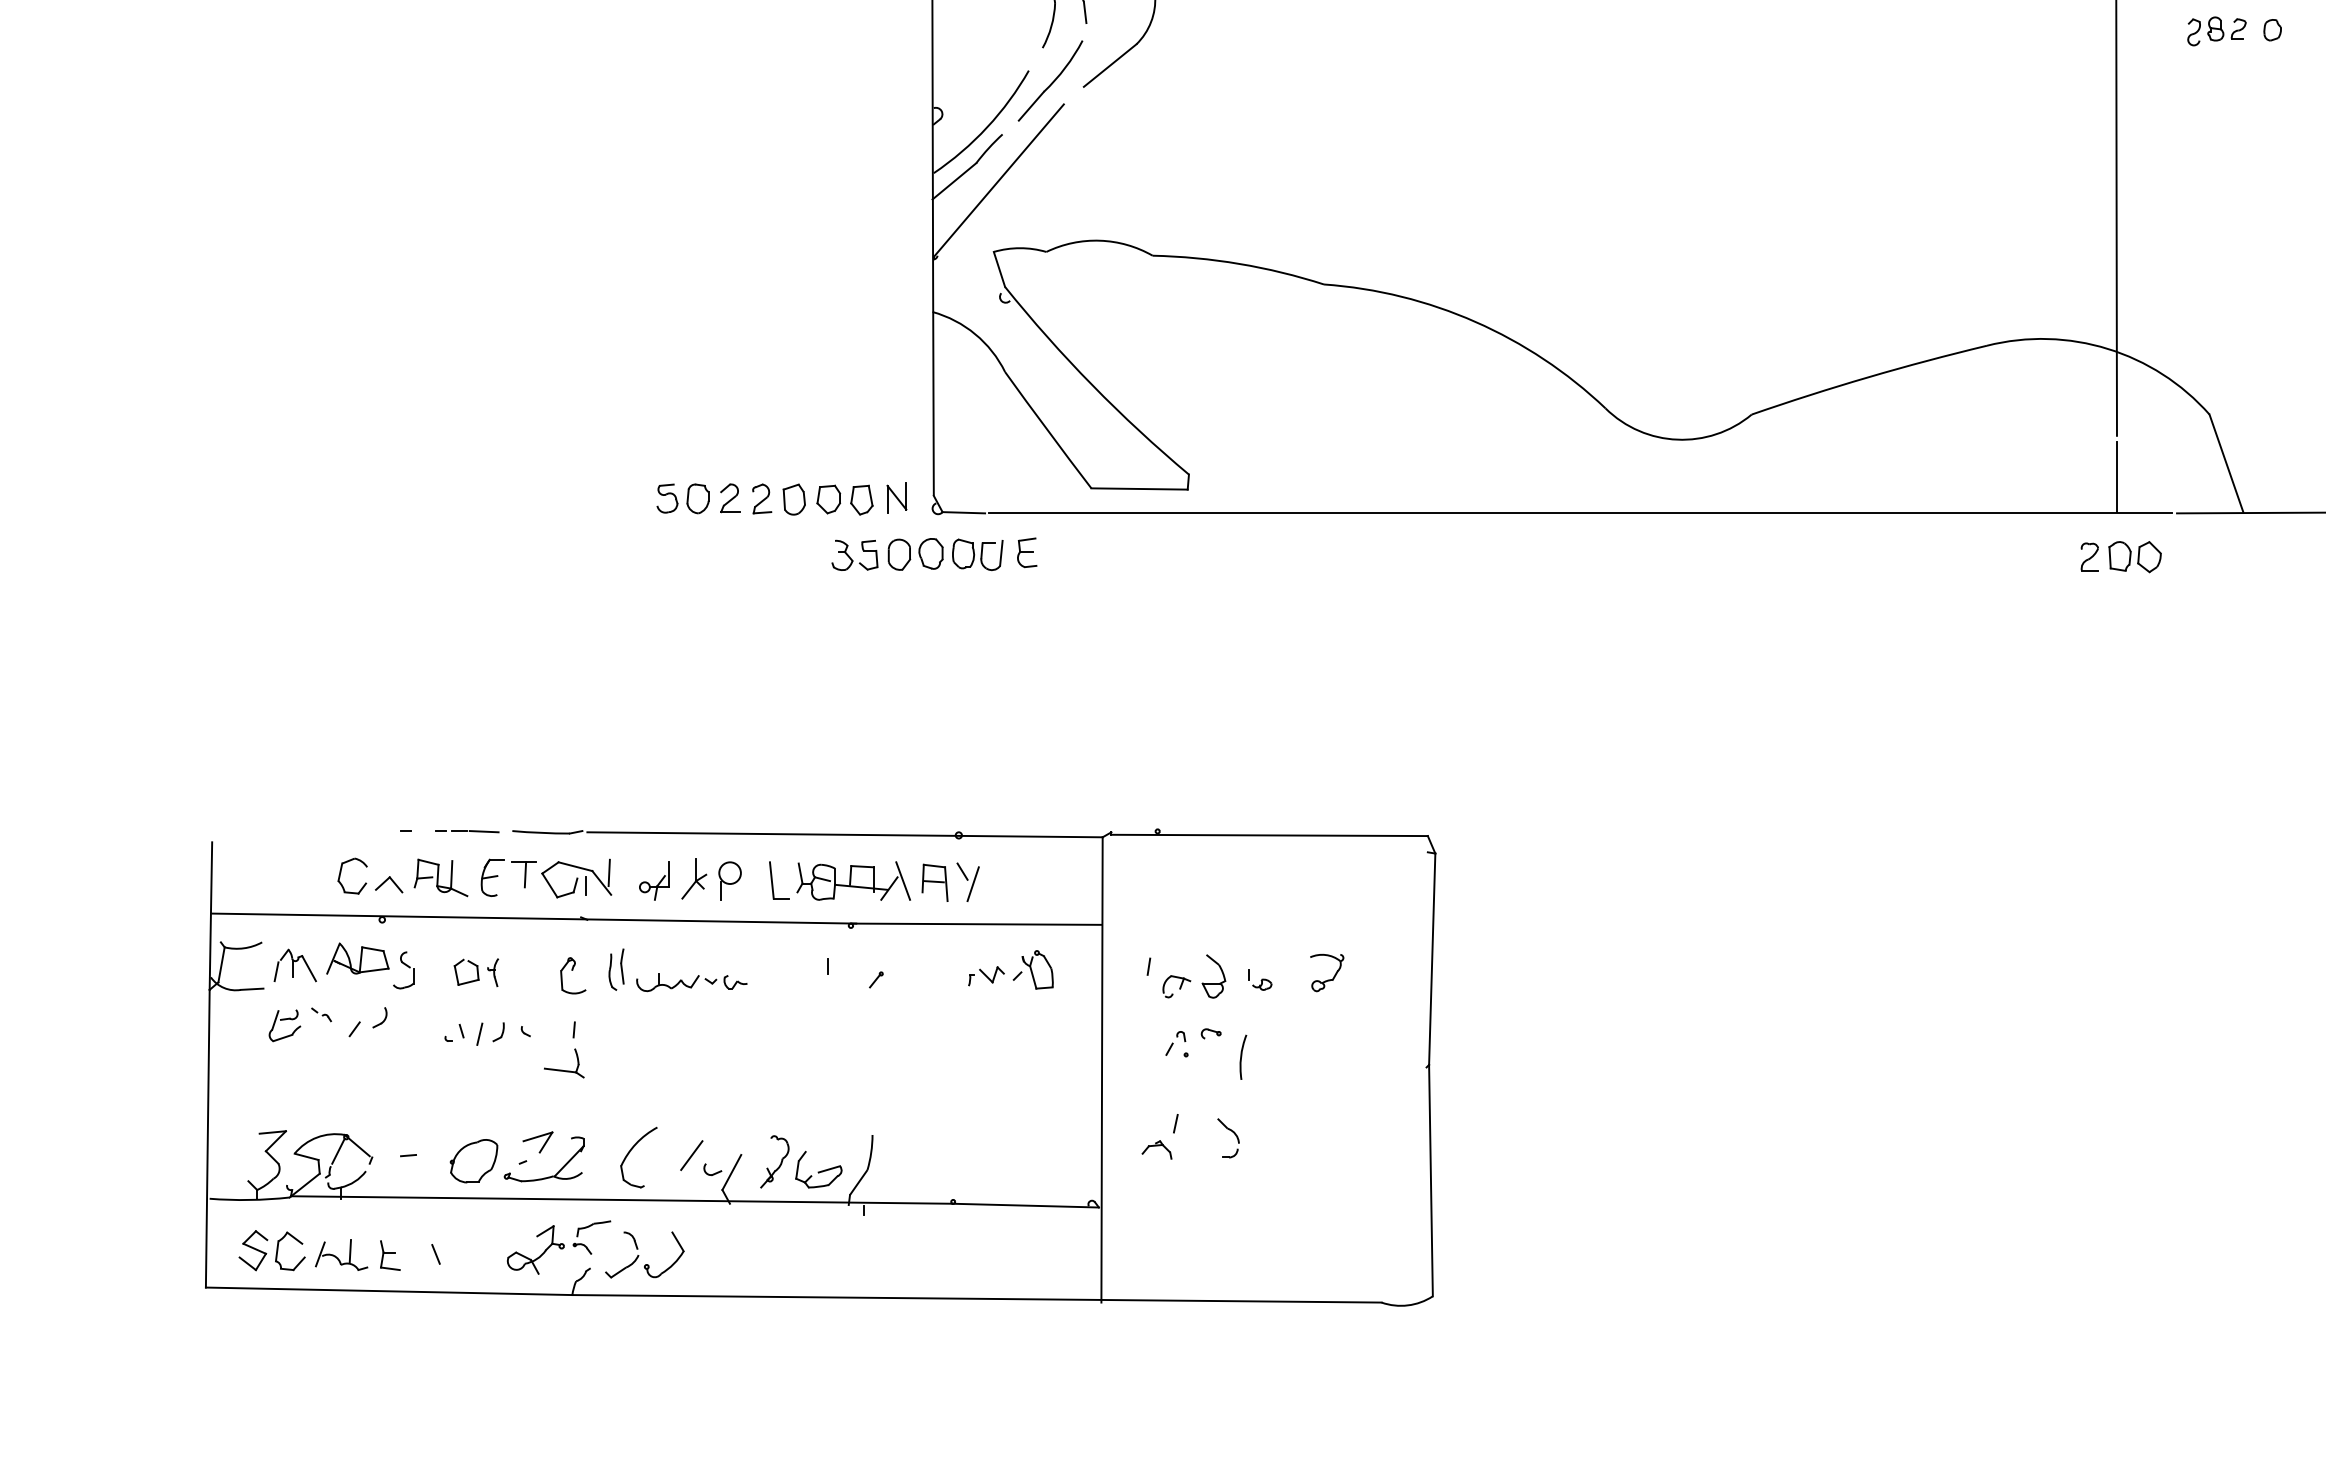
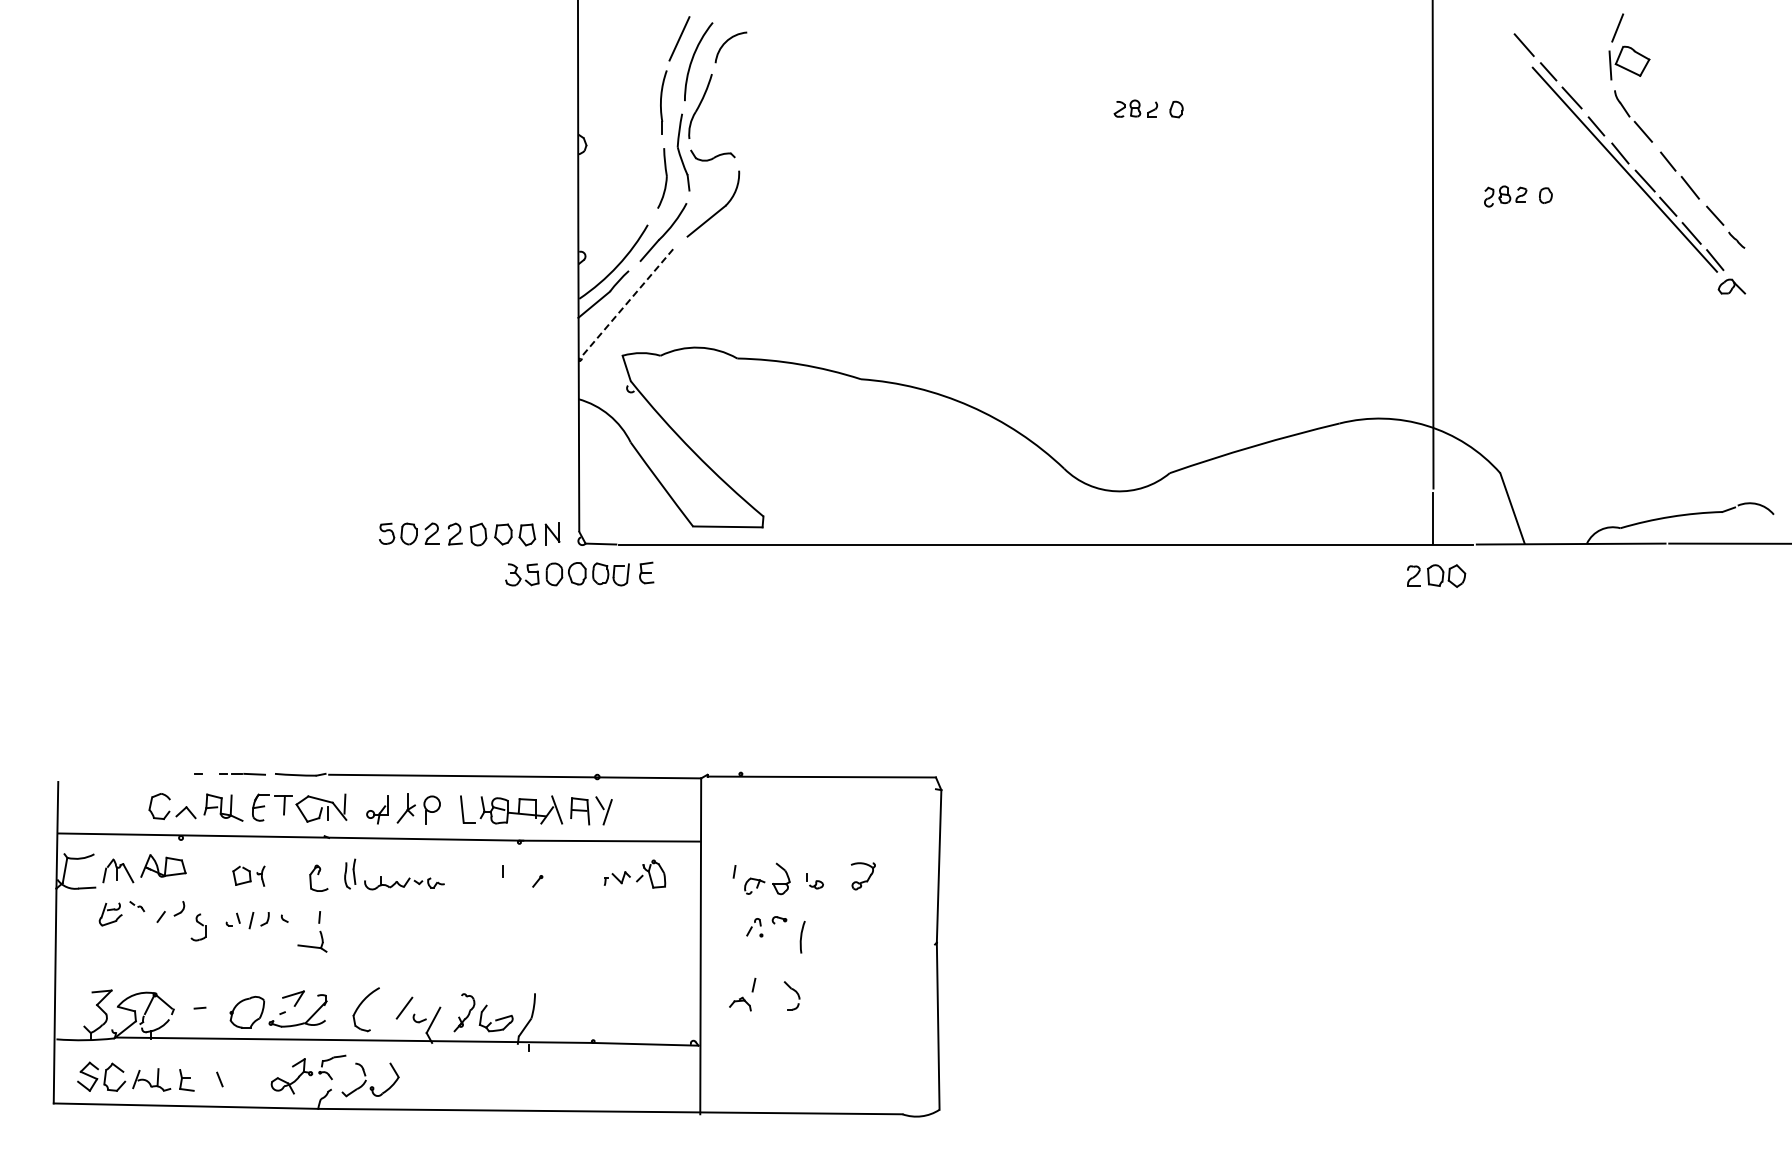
line: (997, 180) -> (625, 304), solid -> dashed
part: (403, 970) -> (198, 927), moved

